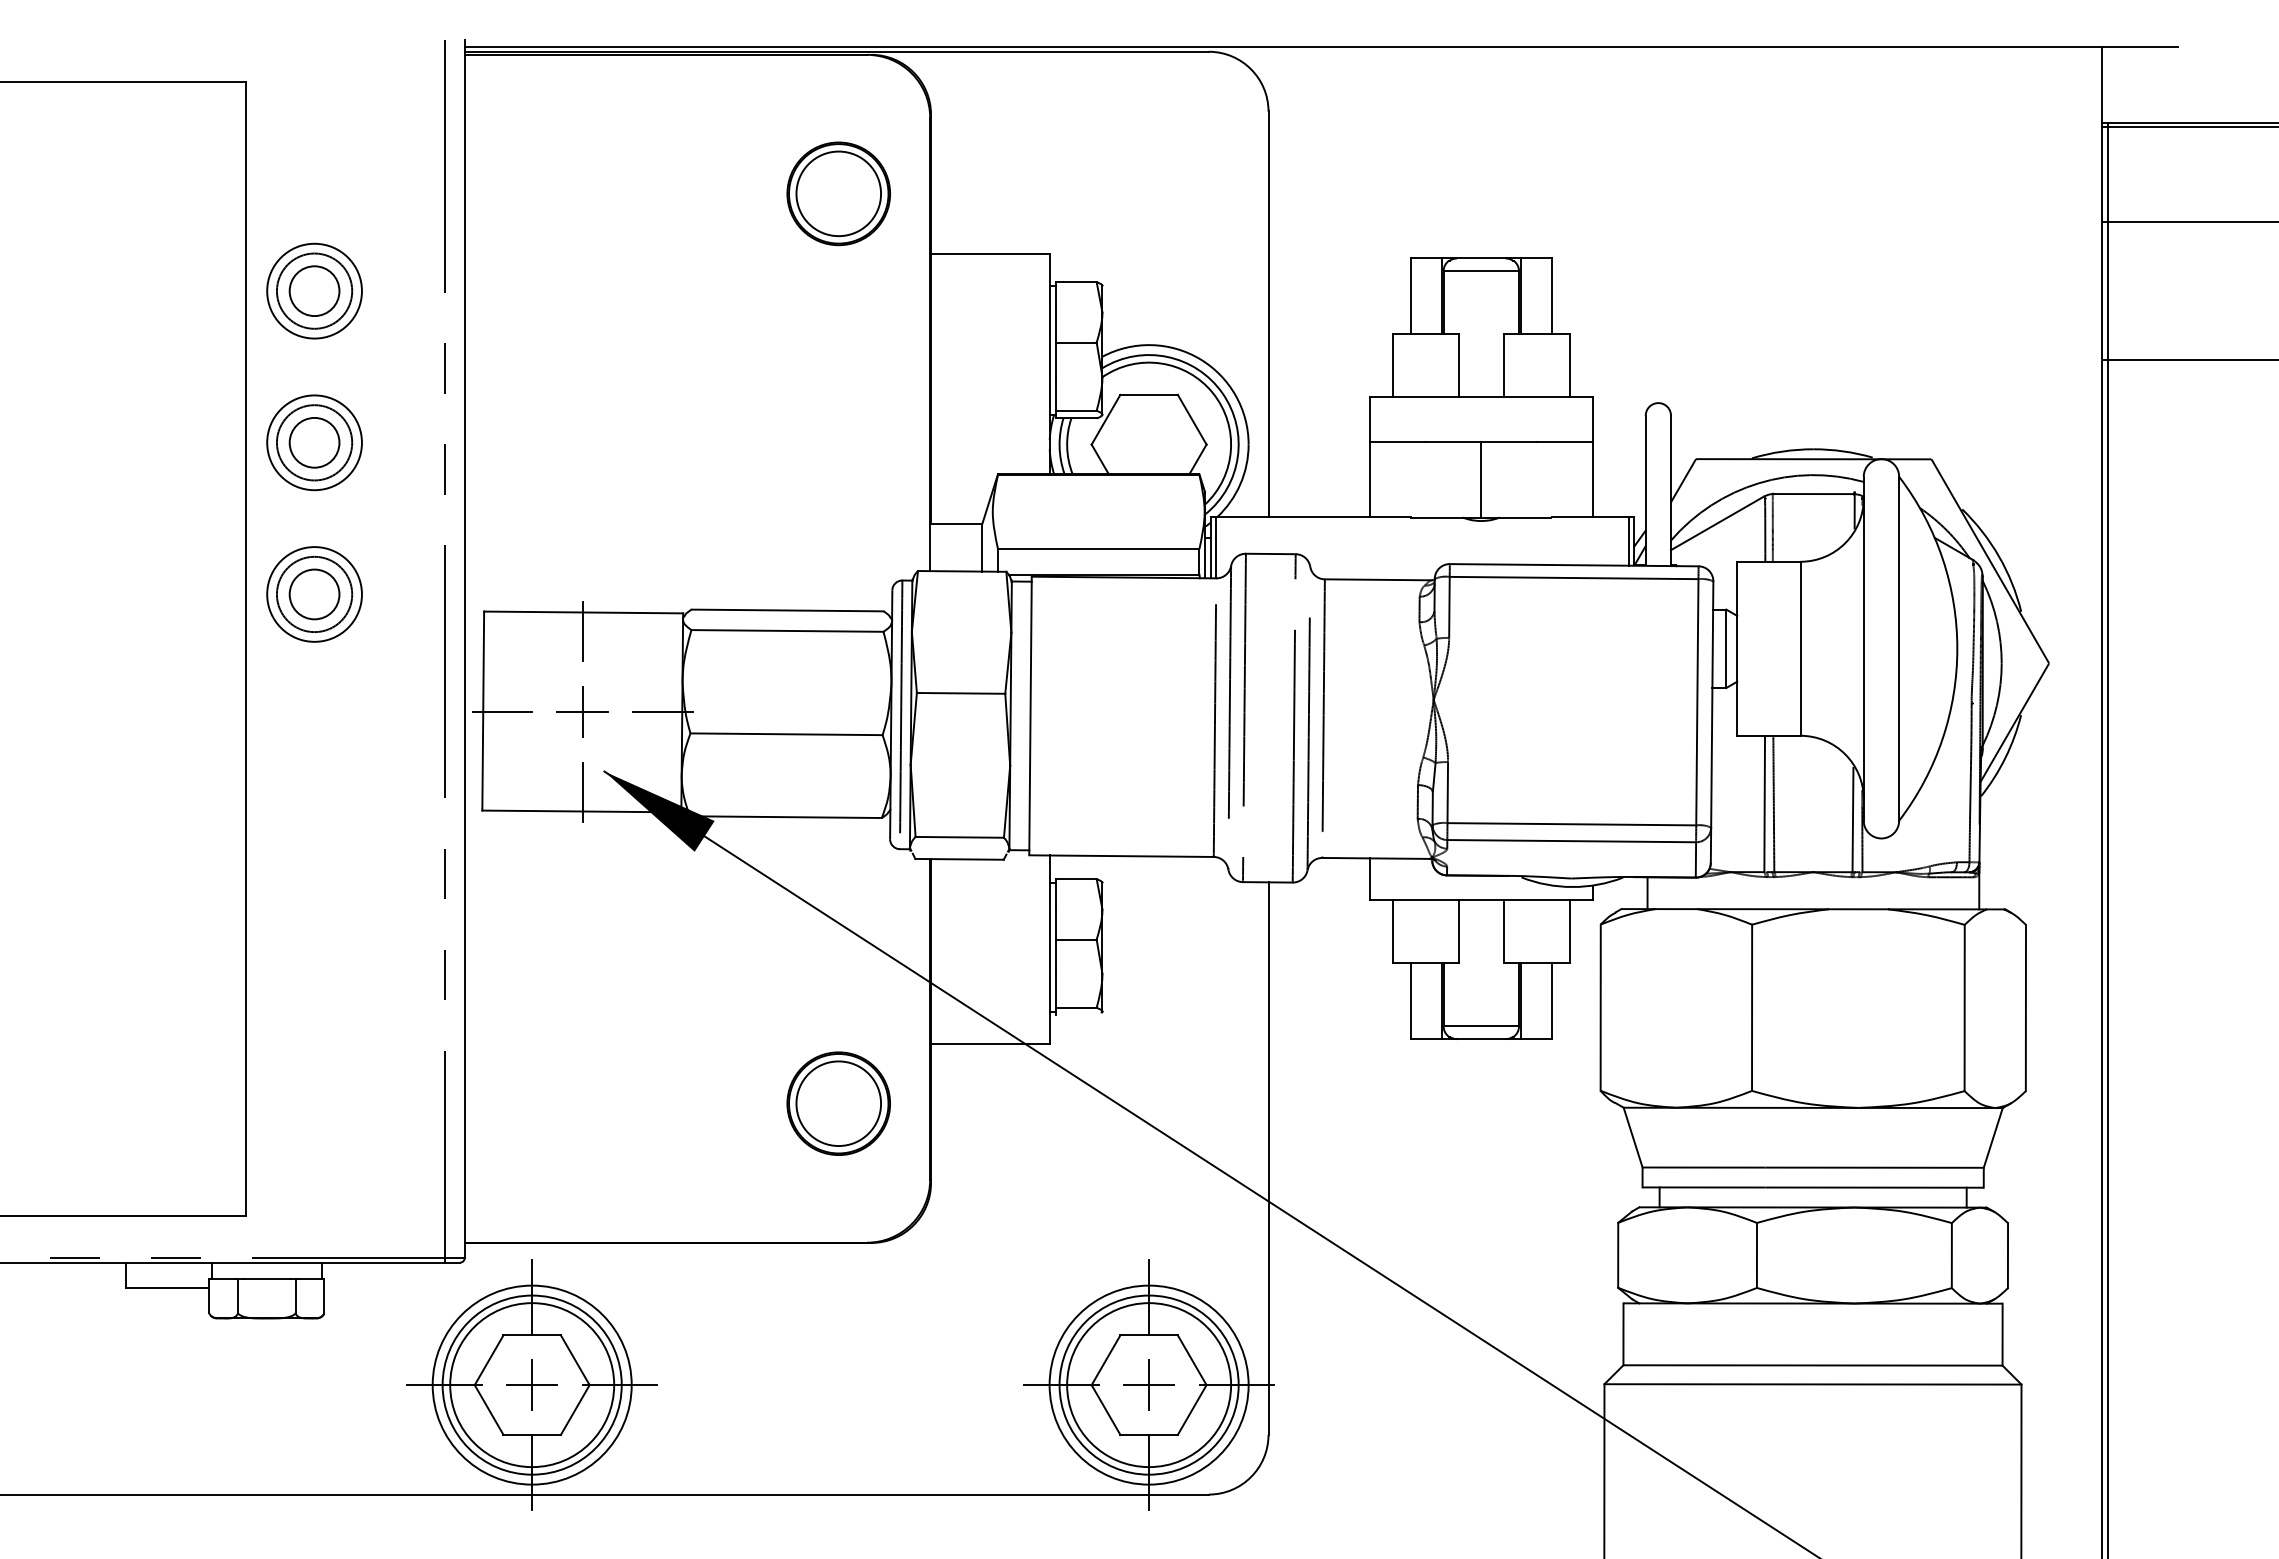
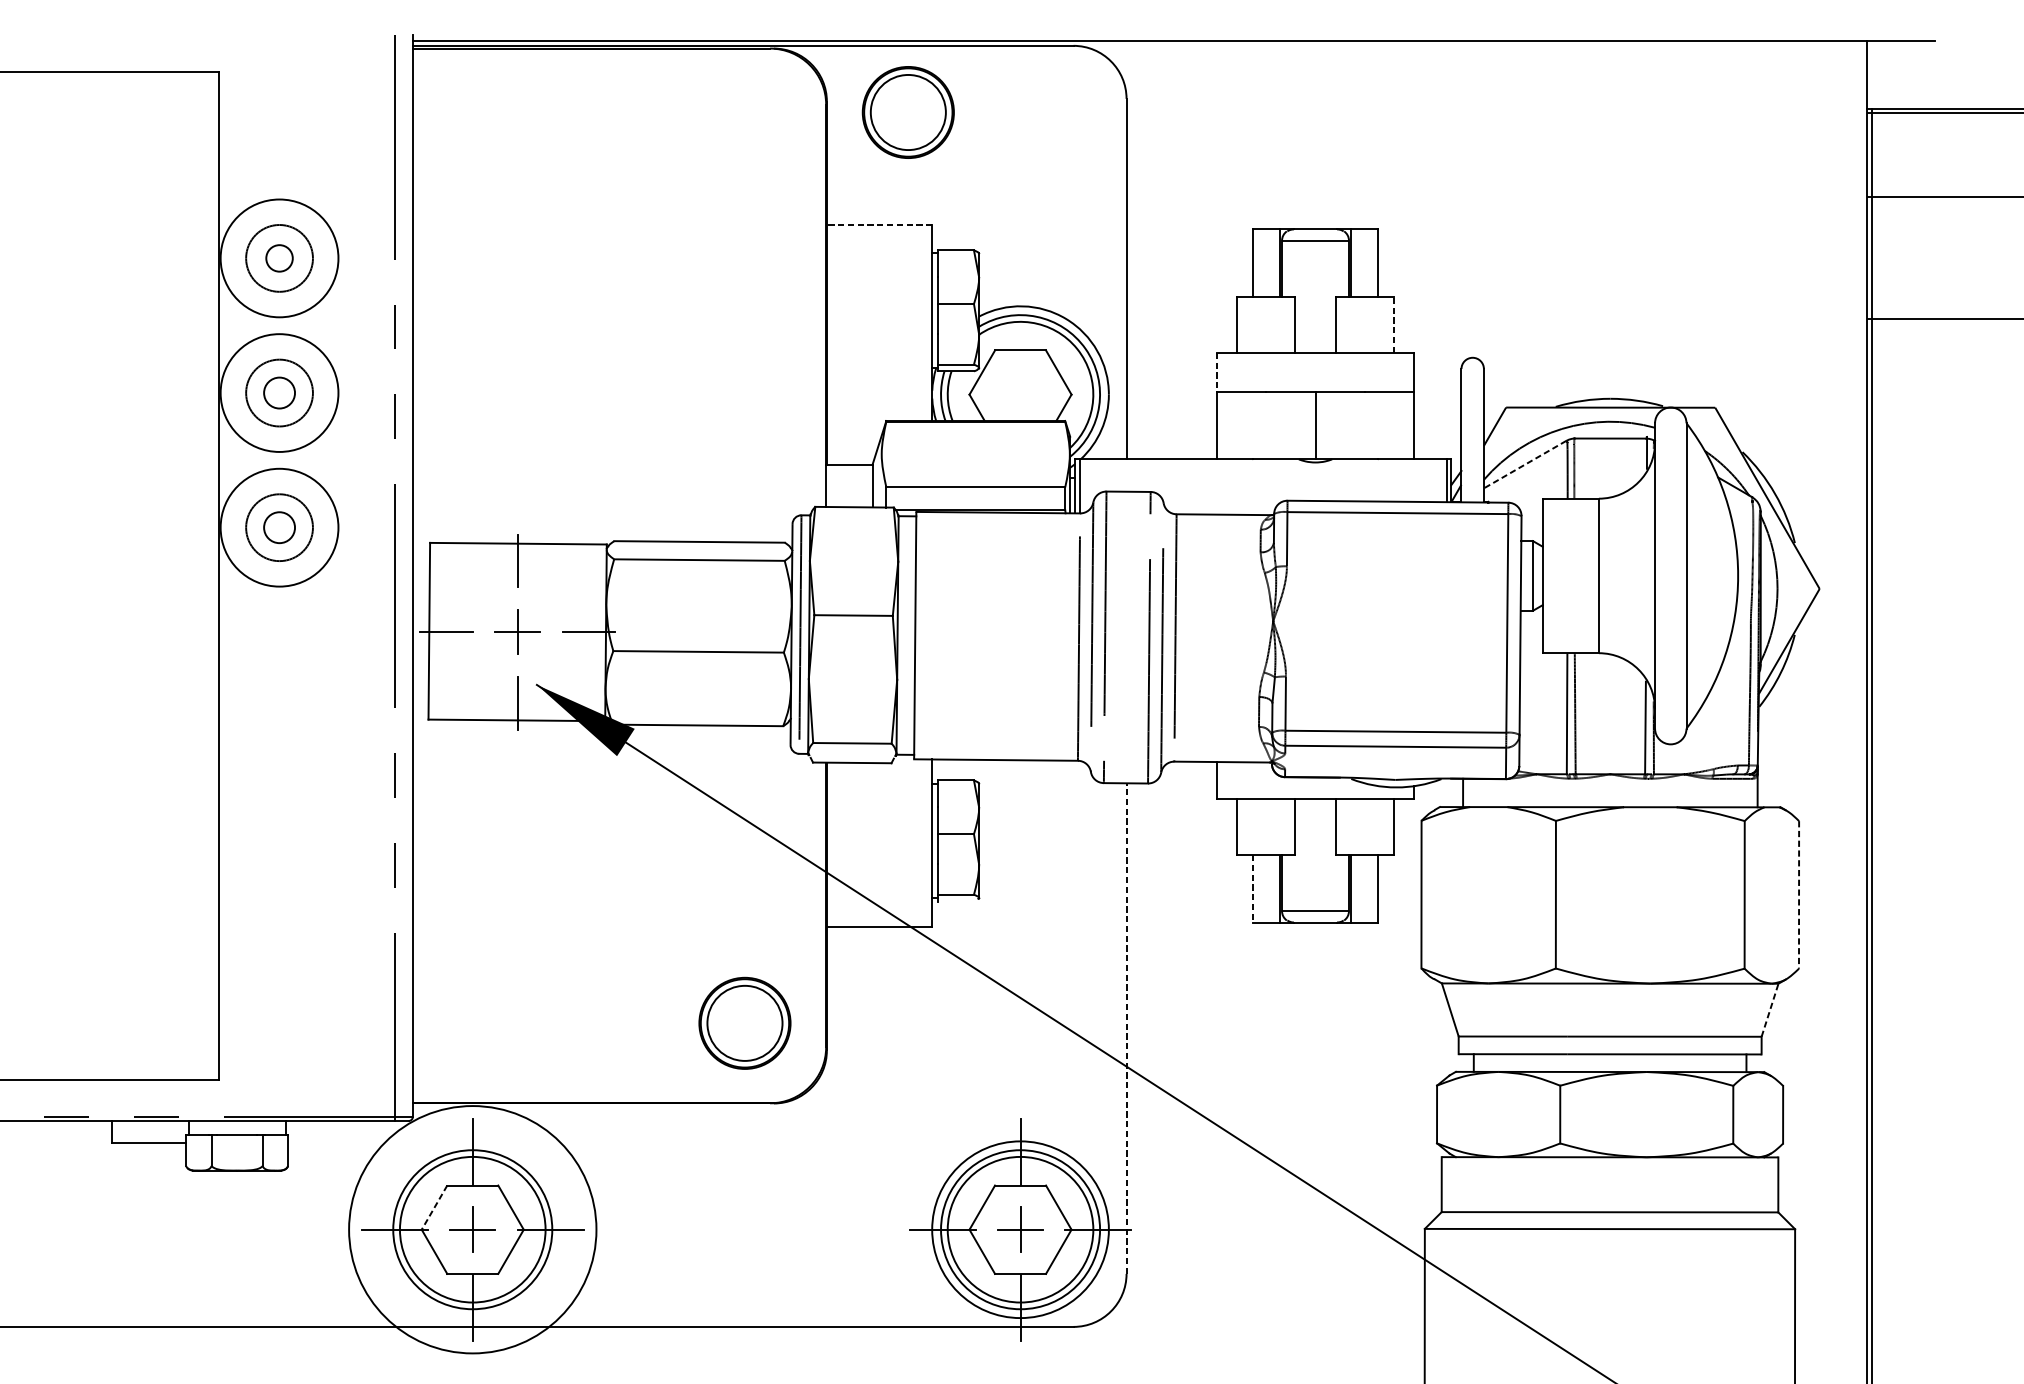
part: (838, 193) -> (908, 112), moved
line: (989, 253) -> (878, 224), solid -> dashed
circle: (314, 290) -> (279, 257), size x1.4
circle: (314, 291) -> (279, 258), size x0.6
line: (1569, 365) -> (1393, 324), solid -> dashed
line: (1370, 420) -> (1217, 373), solid -> dashed
circle: (314, 442) -> (279, 392), size x0.7
circle: (314, 442) -> (279, 392), size x1.4
line: (1717, 523) -> (1525, 464), solid -> dashed
circle: (314, 594) -> (279, 527), size x0.7
circle: (314, 594) -> (279, 527), size x1.4
line: (1410, 1001) -> (1252, 889), solid -> dashed
line: (2025, 1008) -> (1798, 895), solid -> dashed
part: (838, 1103) -> (744, 1023), moved
line: (1993, 1137) -> (1770, 1009), solid -> dashed
line: (1268, 1158) -> (1126, 1028), solid -> dashed
line: (489, 1360) -> (434, 1207), solid -> dashed
circle: (531, 1384) -> (472, 1229), size x1.4

